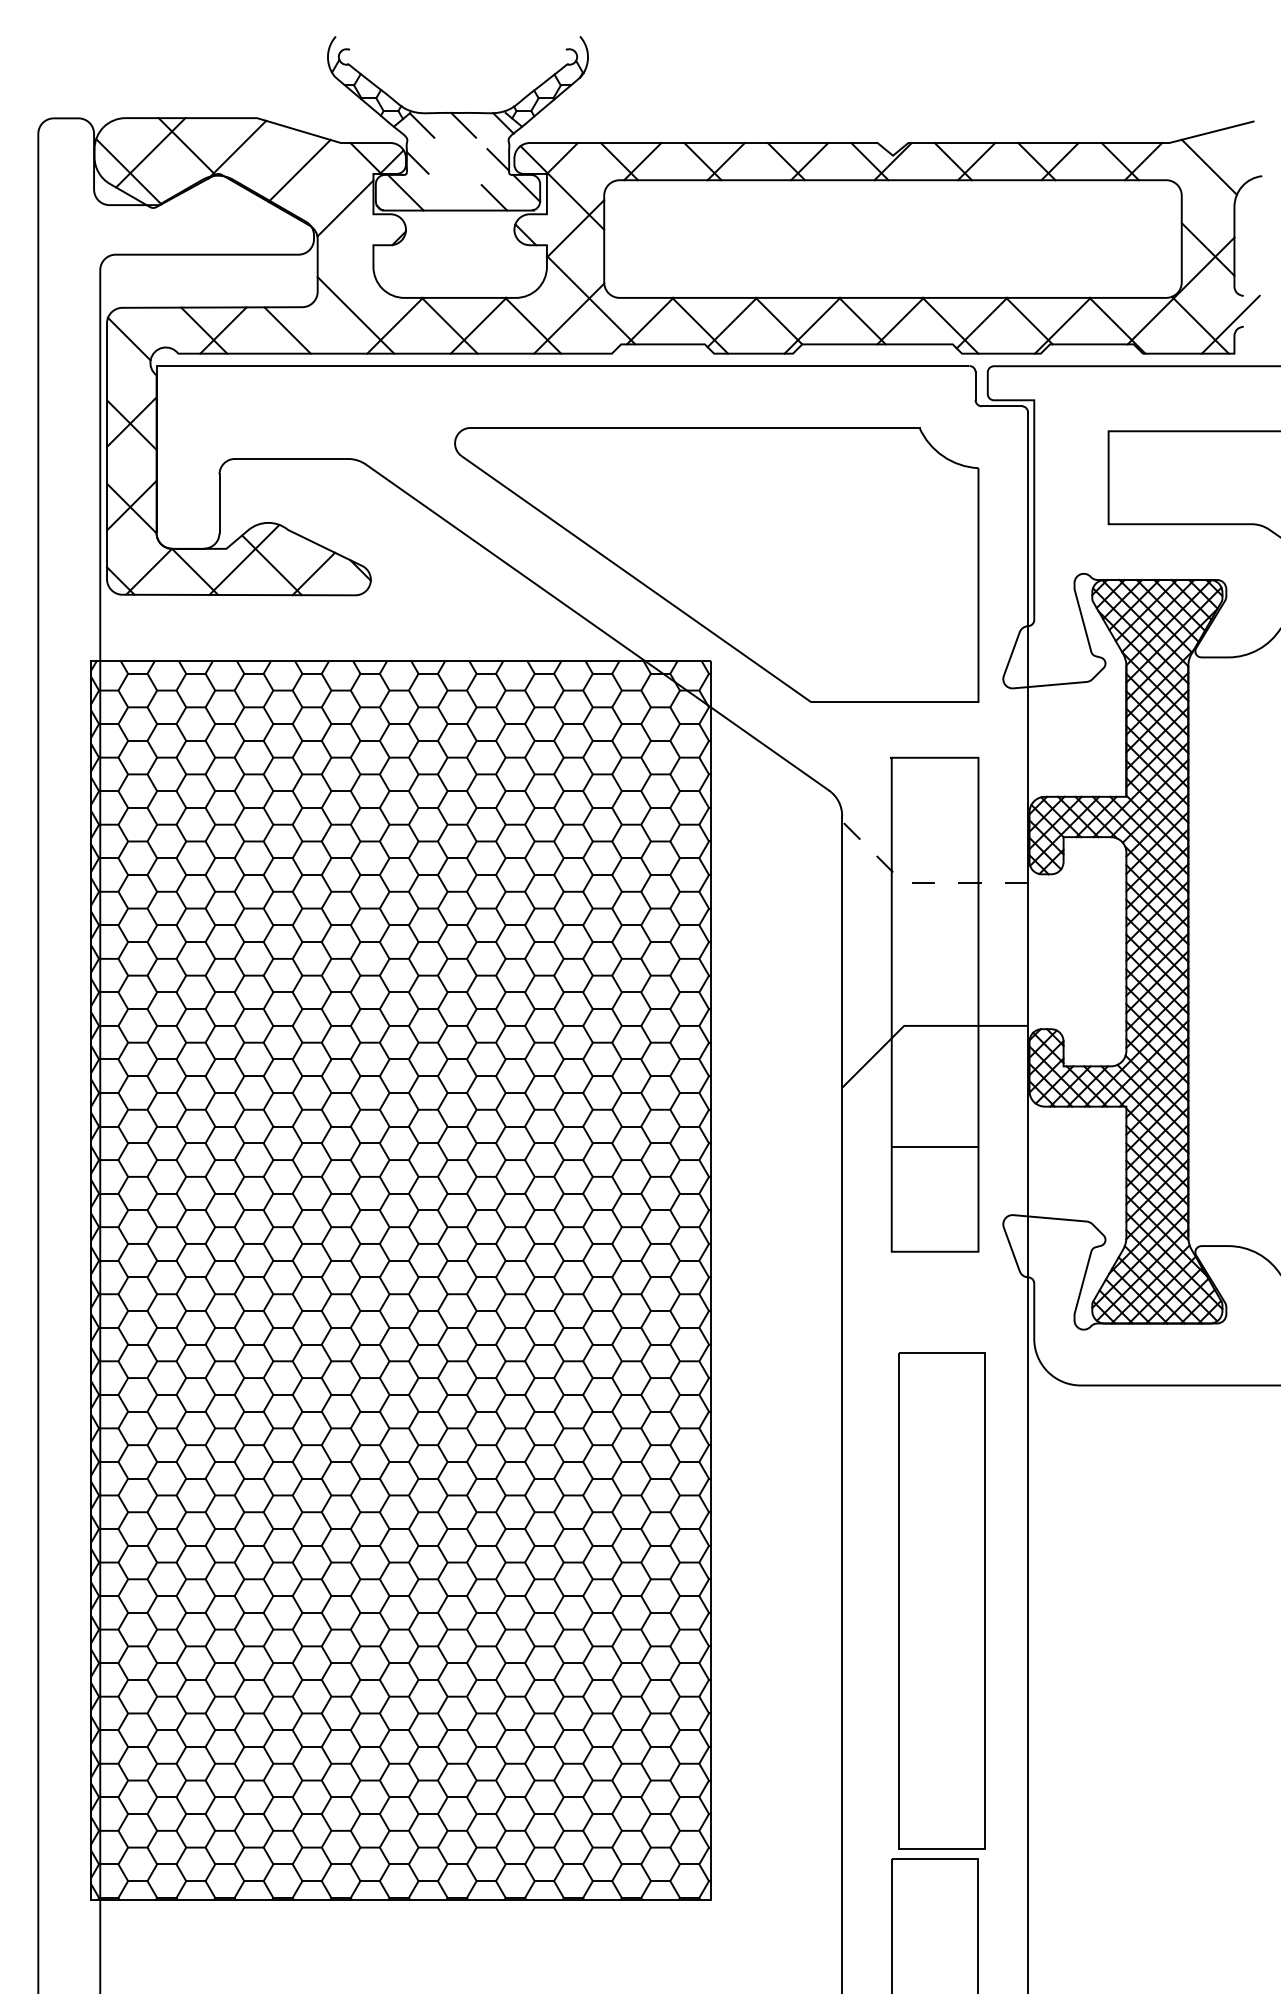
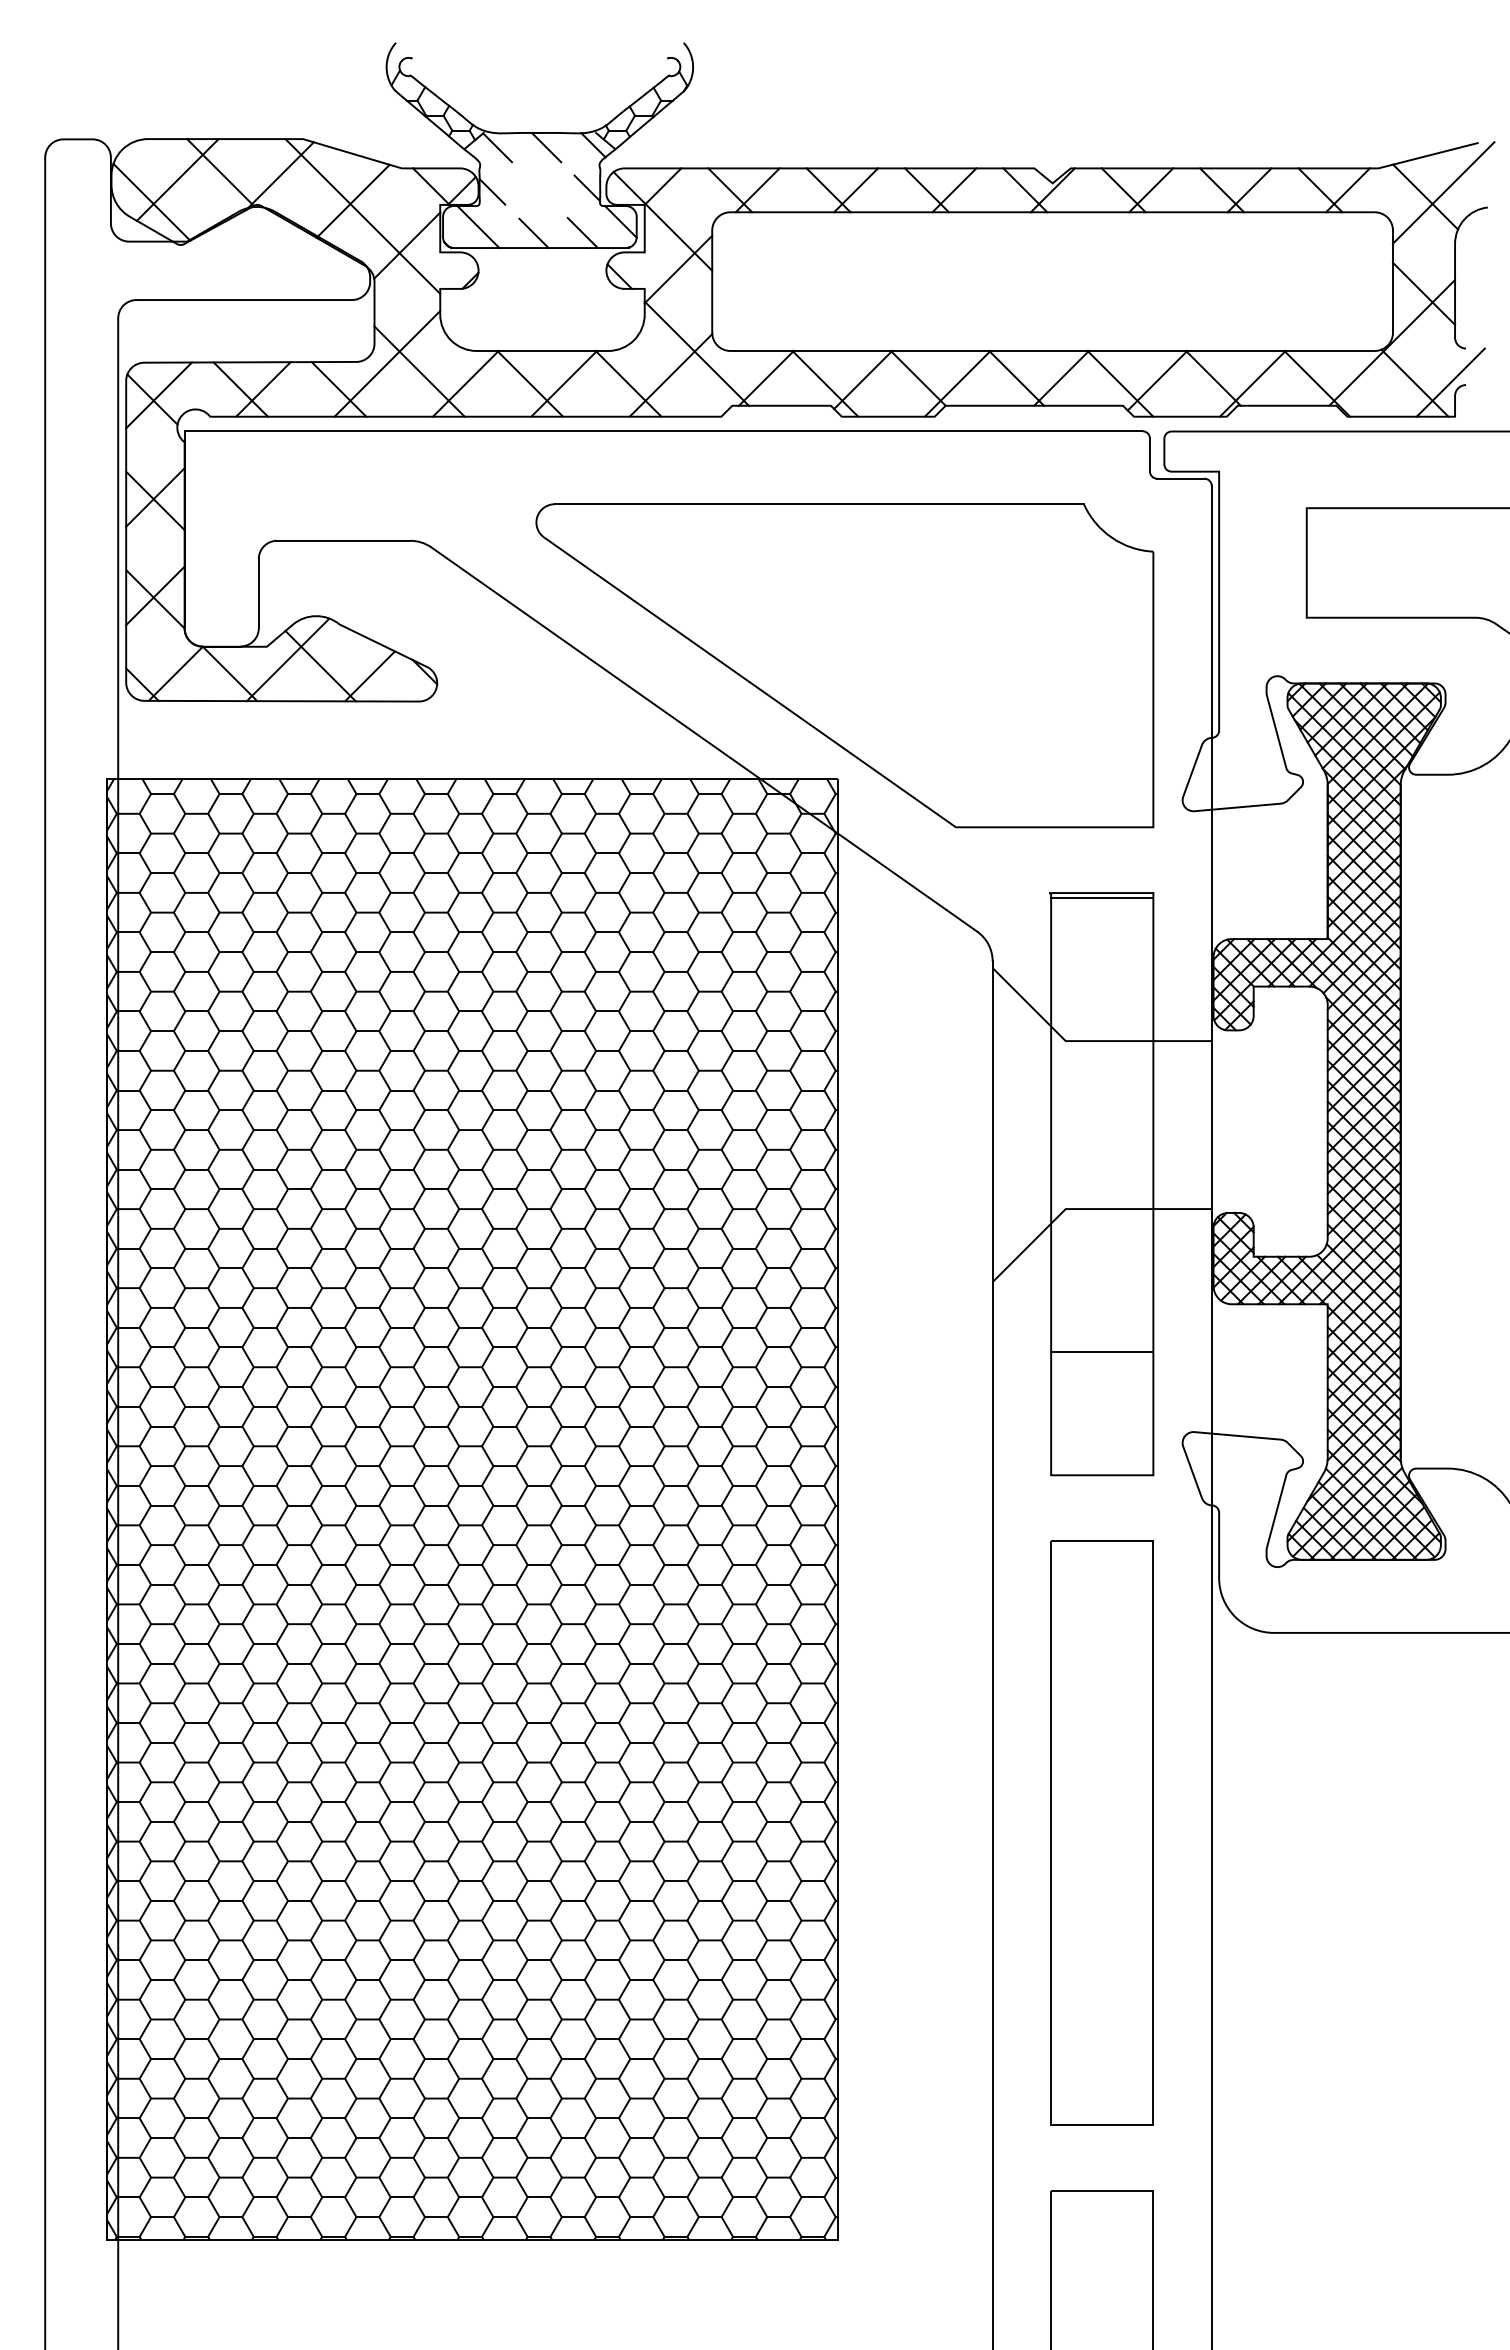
line: (1224, 163) -> (1443, 192), added
line: (307, 183) -> (362, 216), added
line: (452, 198) -> (533, 233), added
line: (328, 308) -> (387, 363), added
line: (135, 335) -> (159, 395), added
line: (935, 761) -> (1102, 897), added
line: (921, 883) -> (1086, 1041), dashed -> solid
part: (941, 1600) -> (1101, 1832), moved

